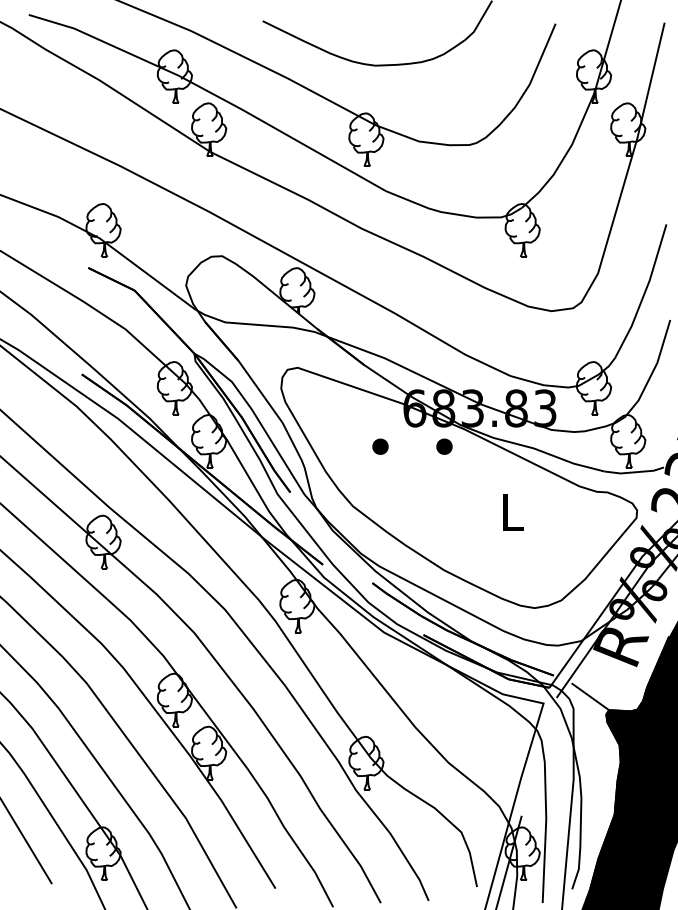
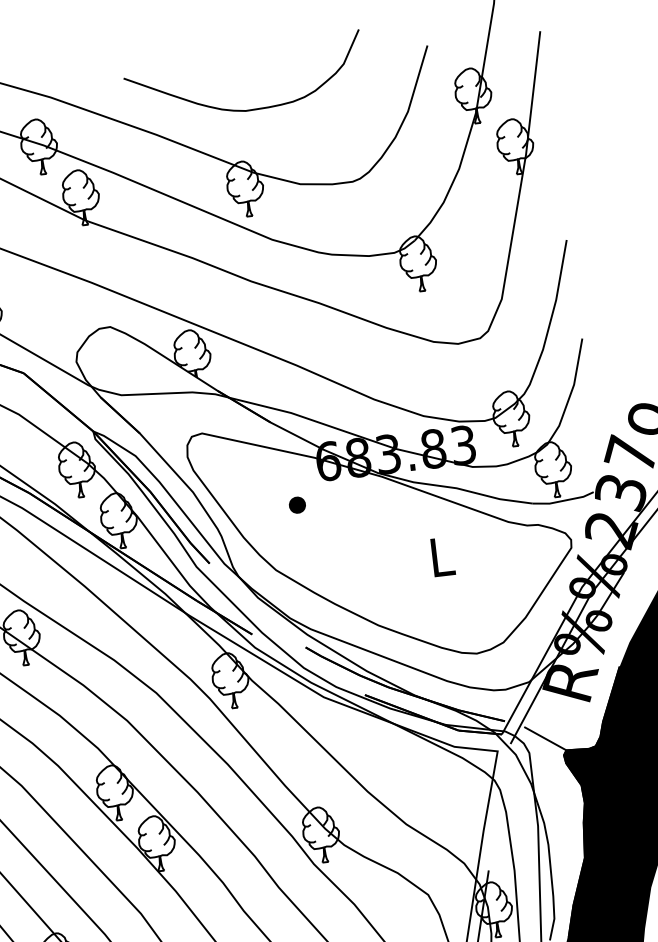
part: (444, 446) -> (363, 497), removed

